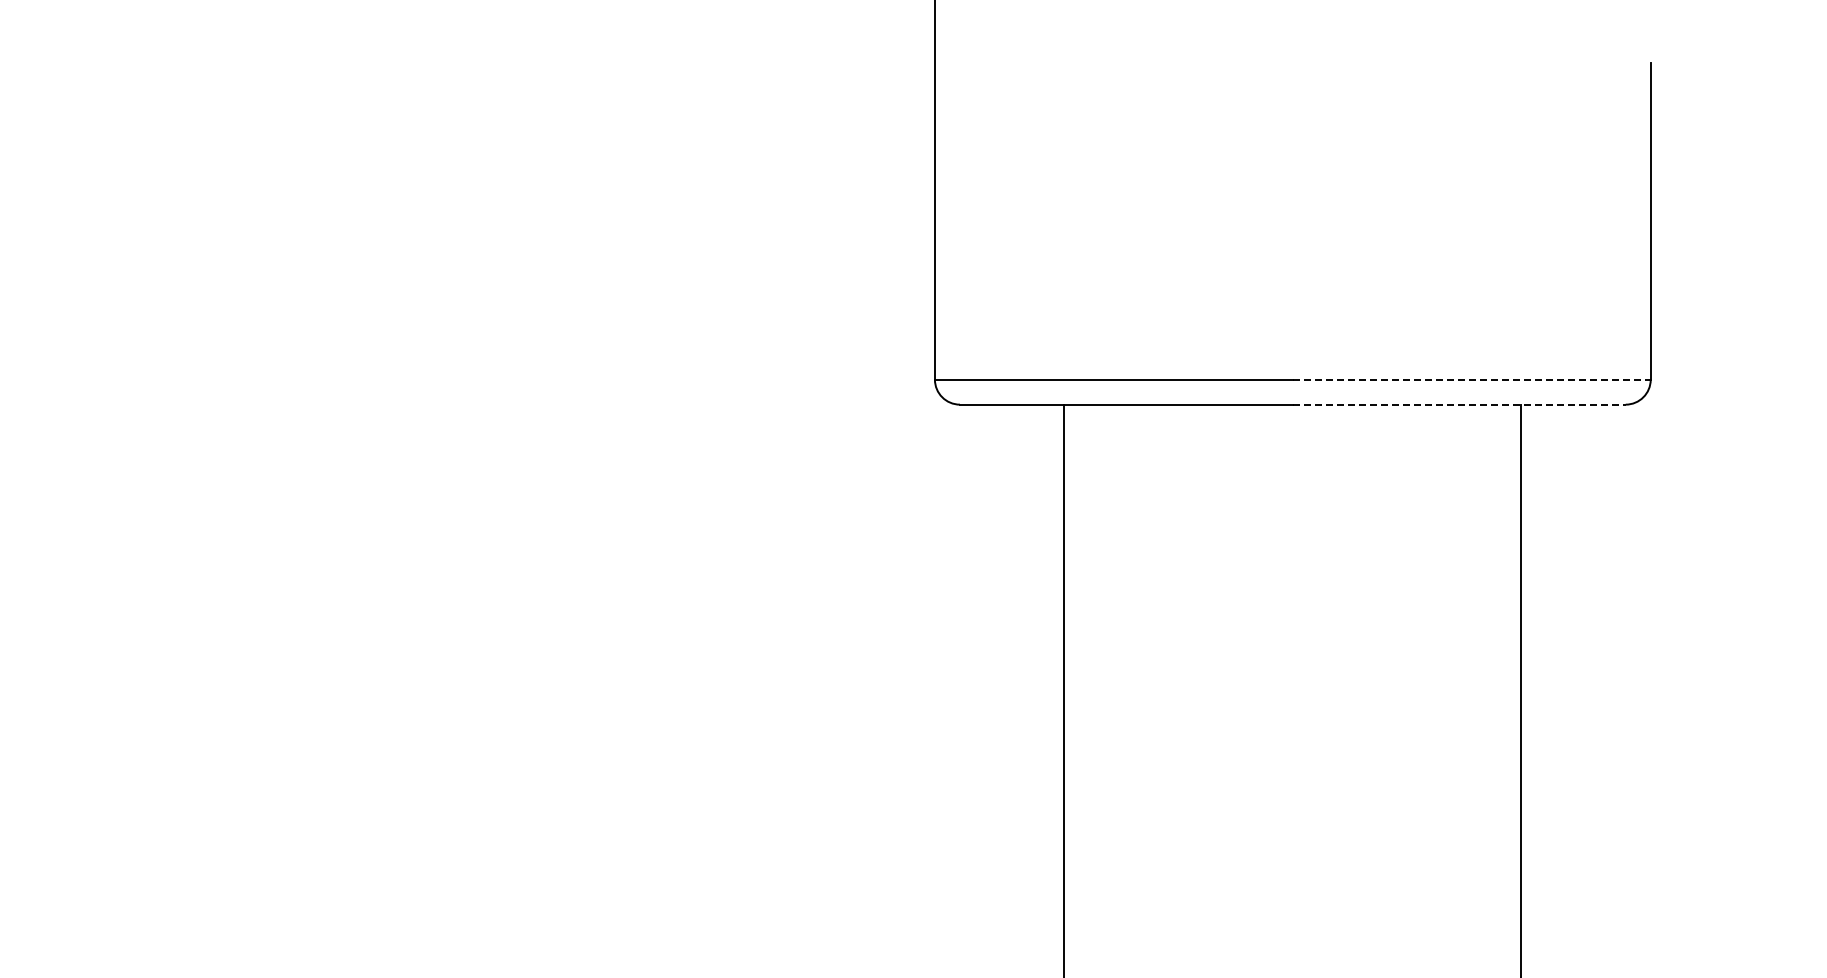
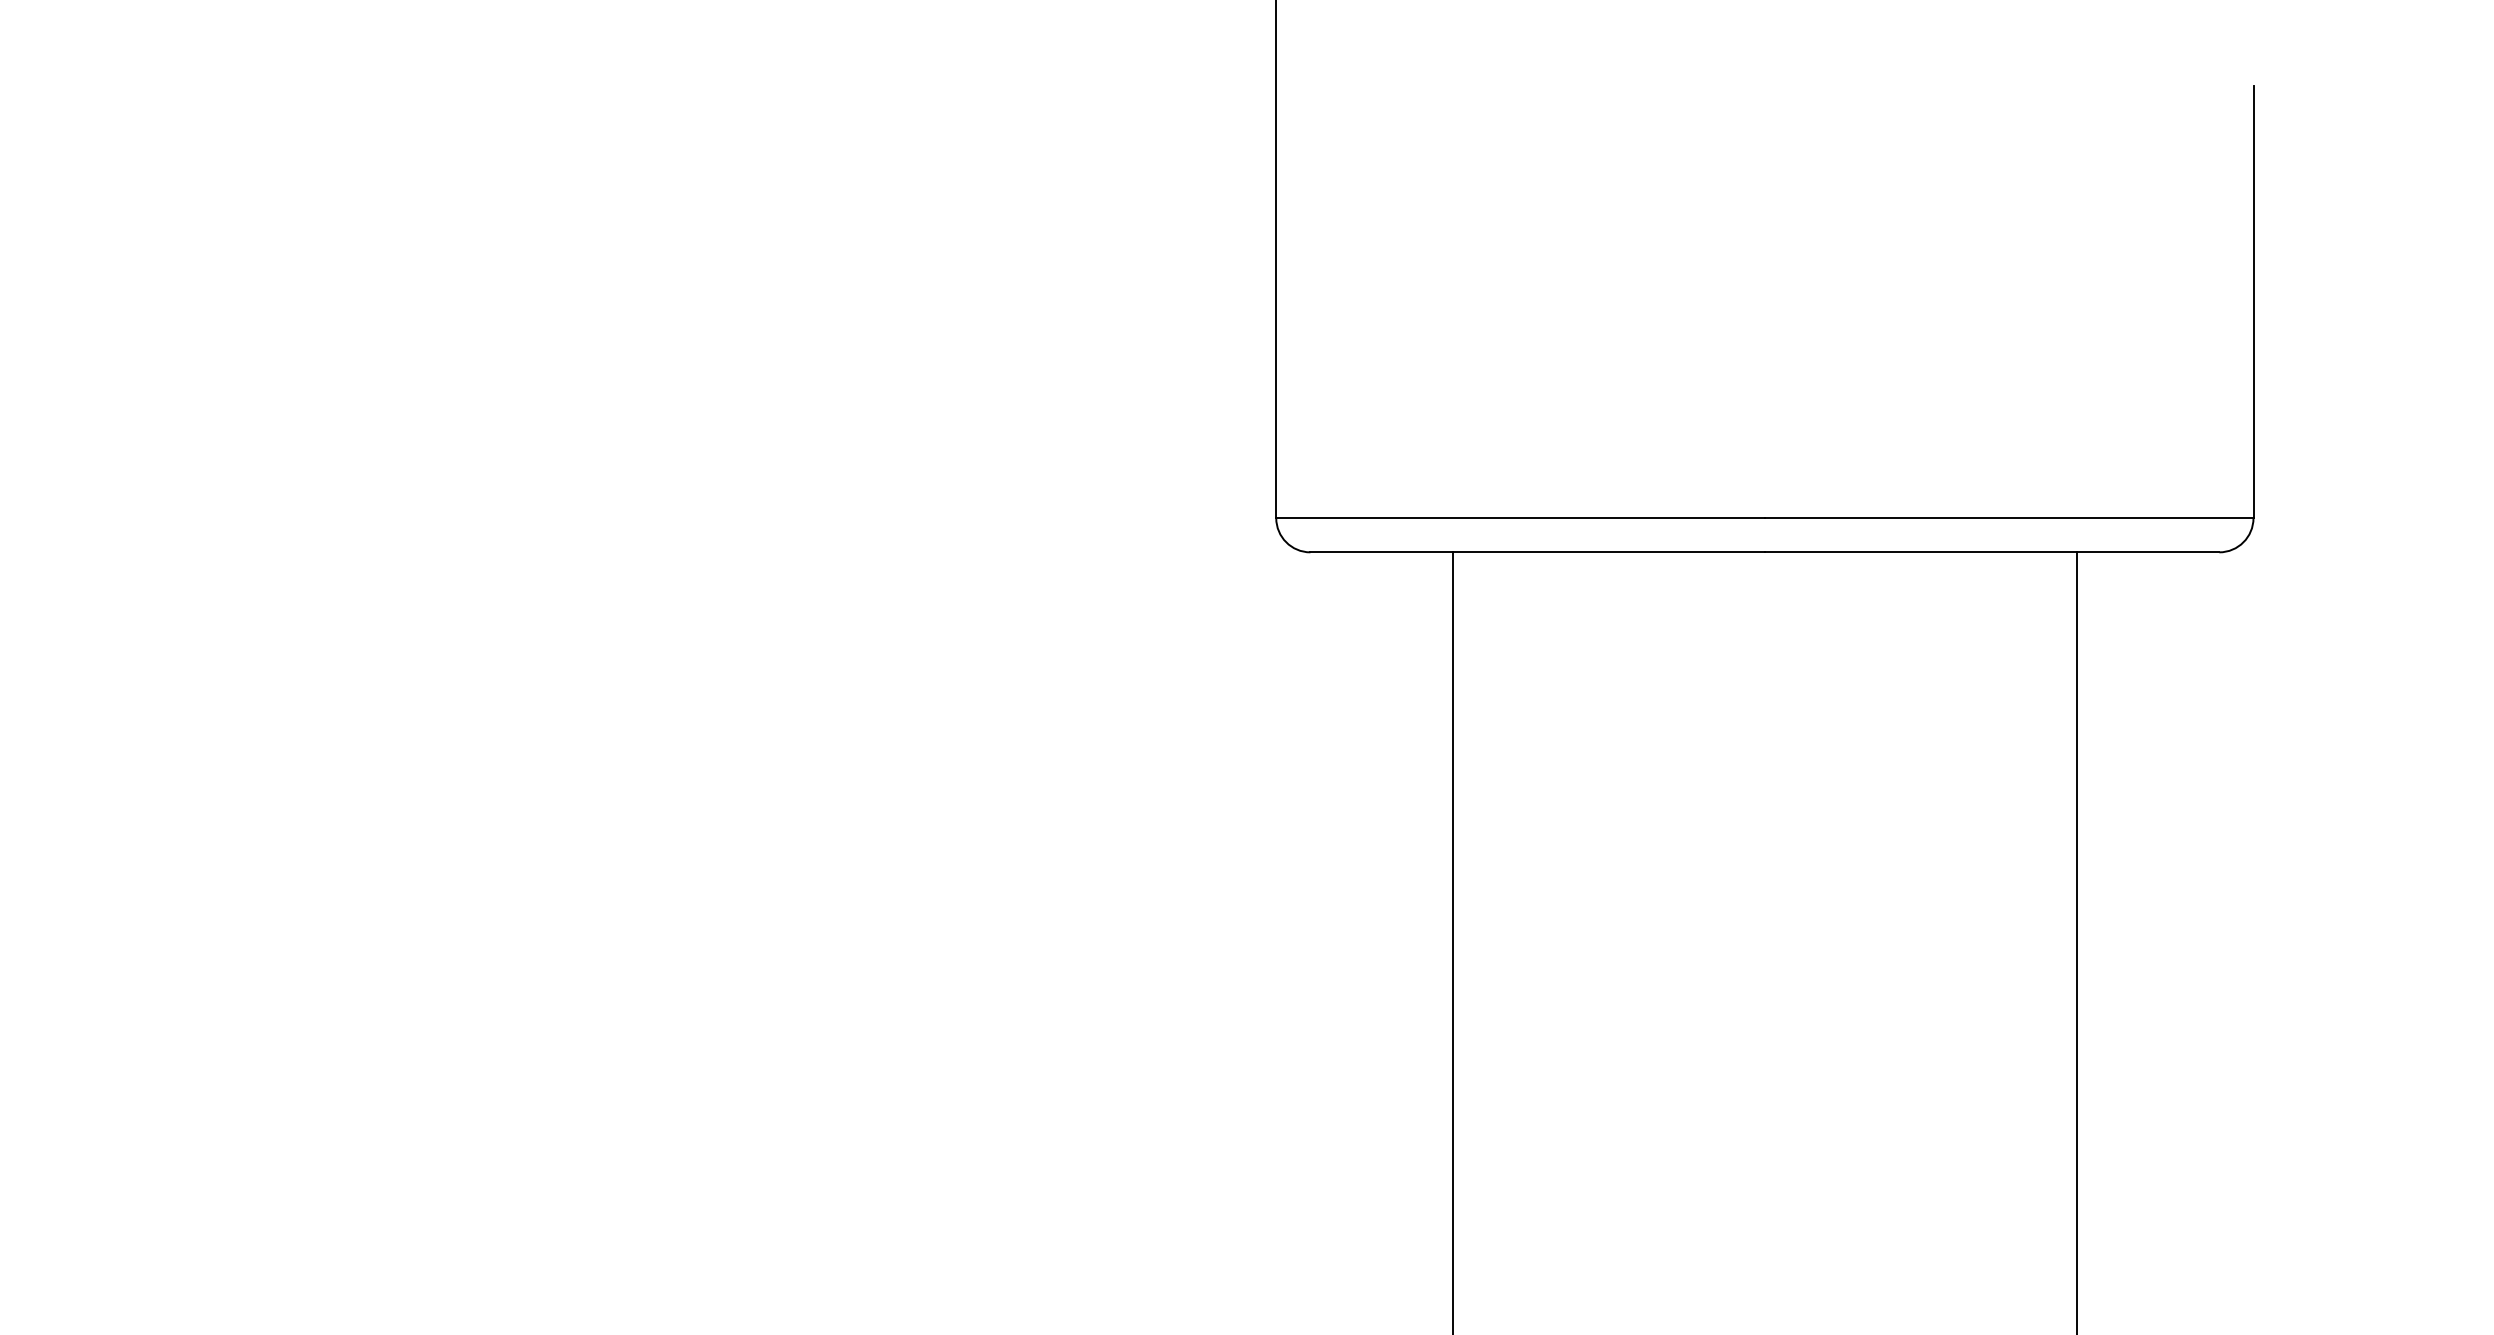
line: (1471, 379) -> (2008, 518), dashed -> solid
line: (1459, 404) -> (1992, 552), dashed -> solid

